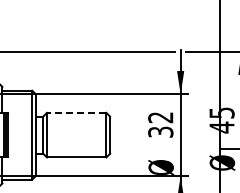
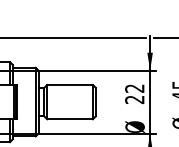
line: (76, 112) -> (69, 84), dashed -> solid
text: (160, 131) -> (134, 99), 32 -> 22

